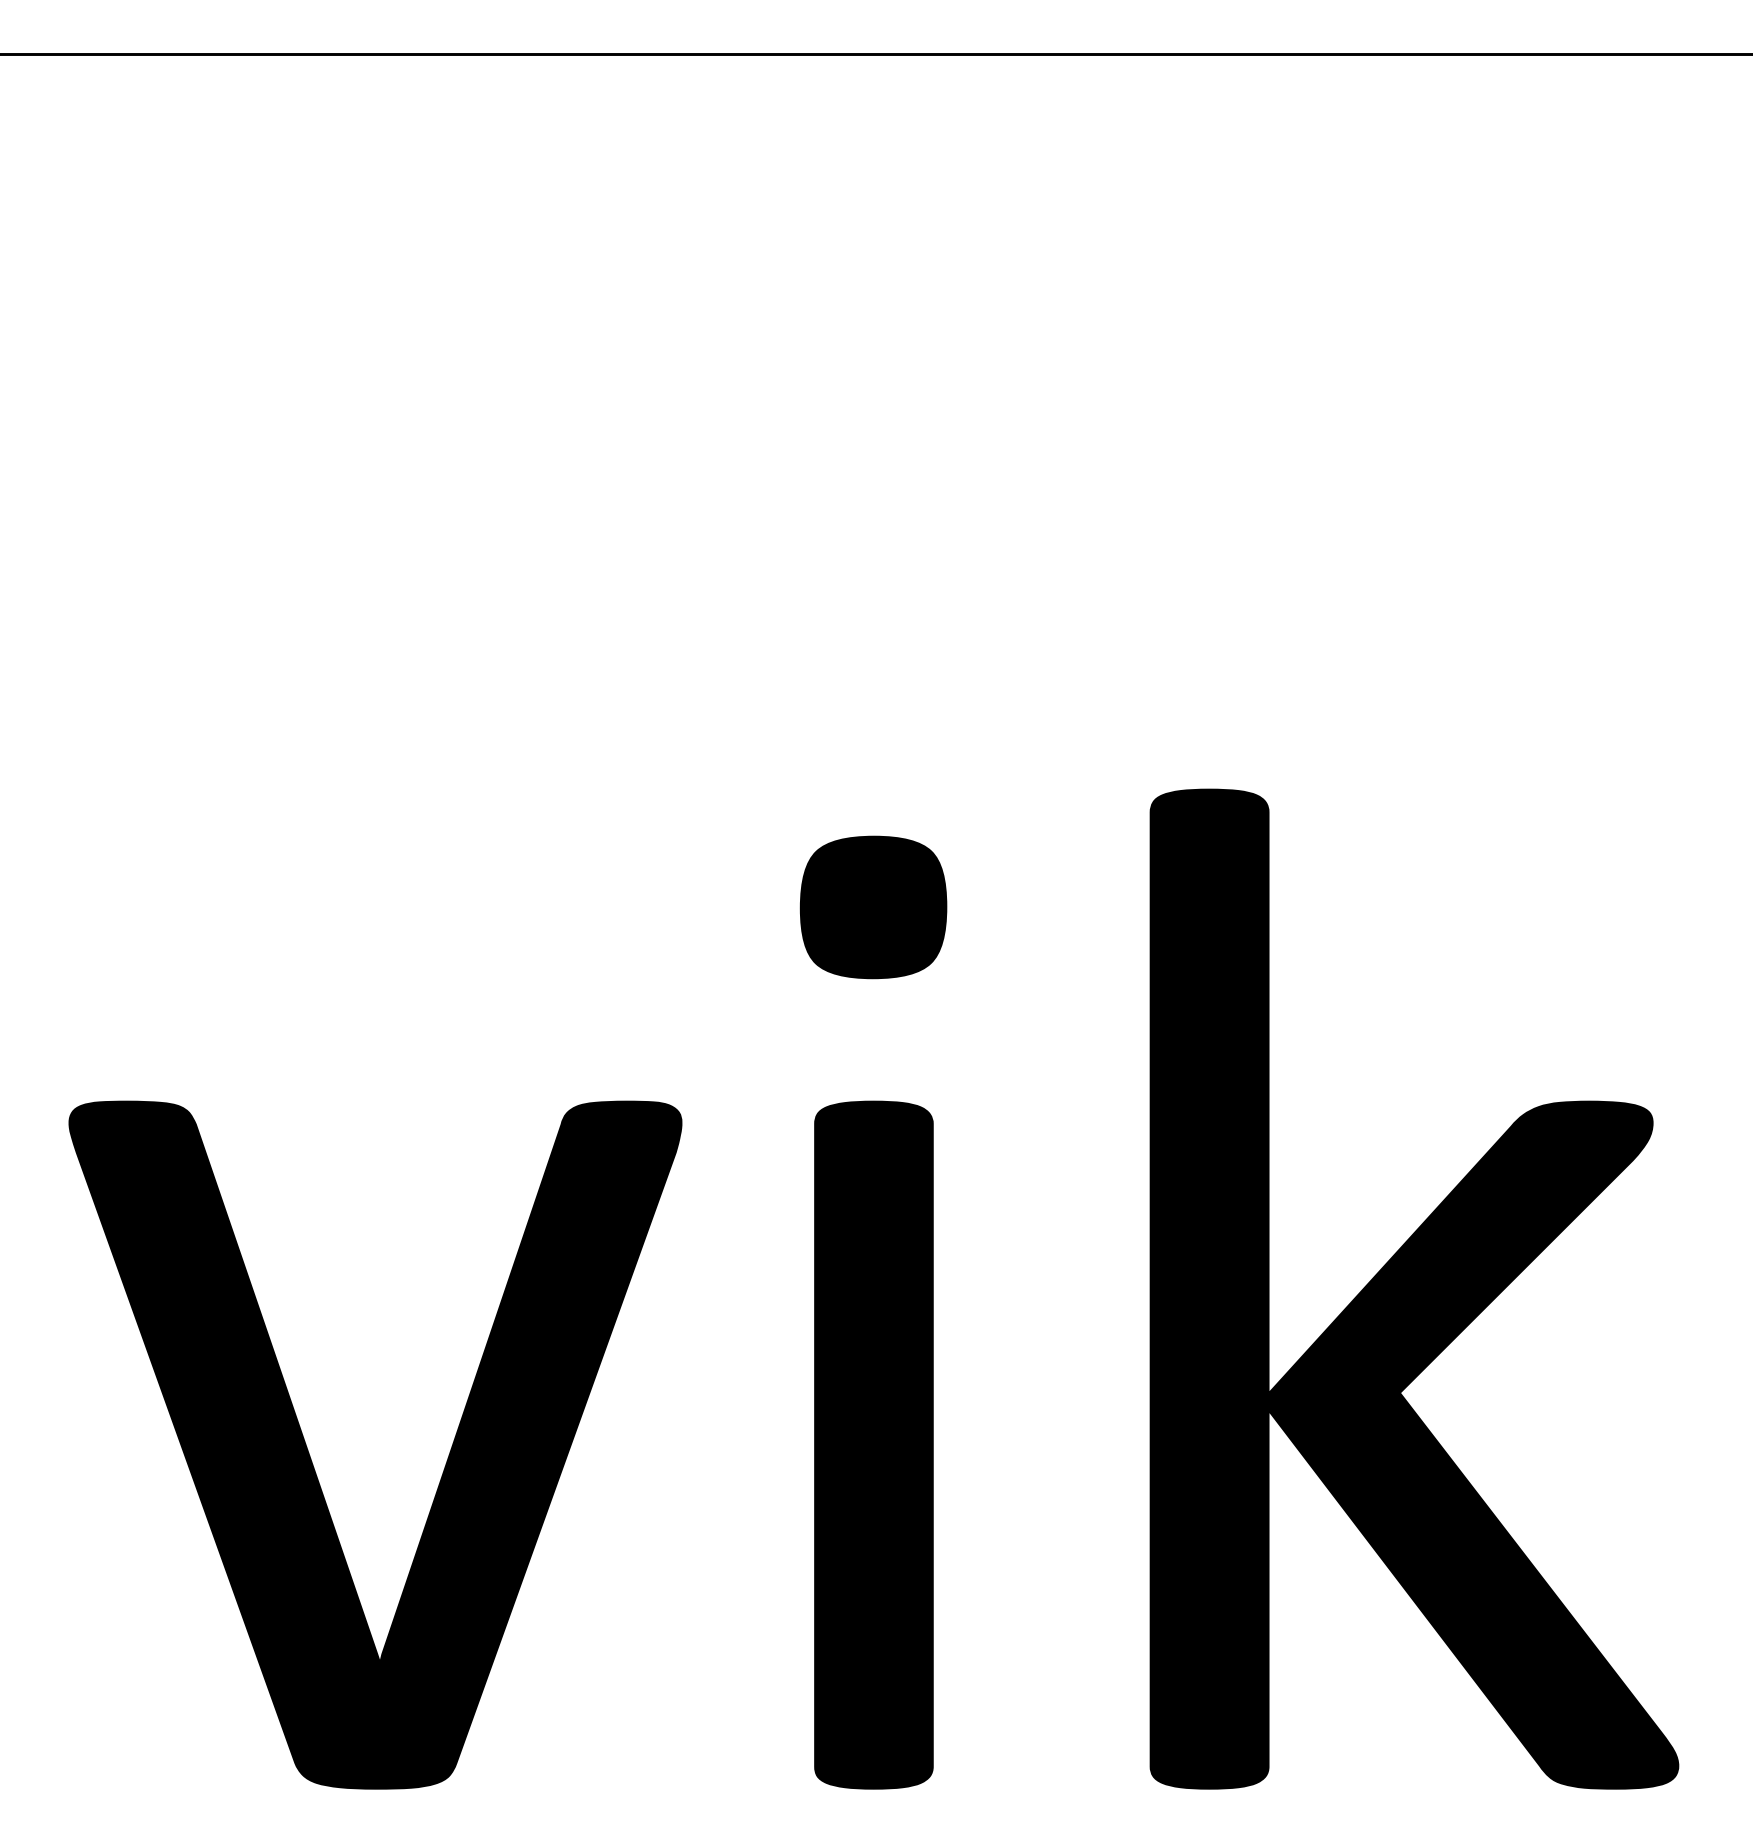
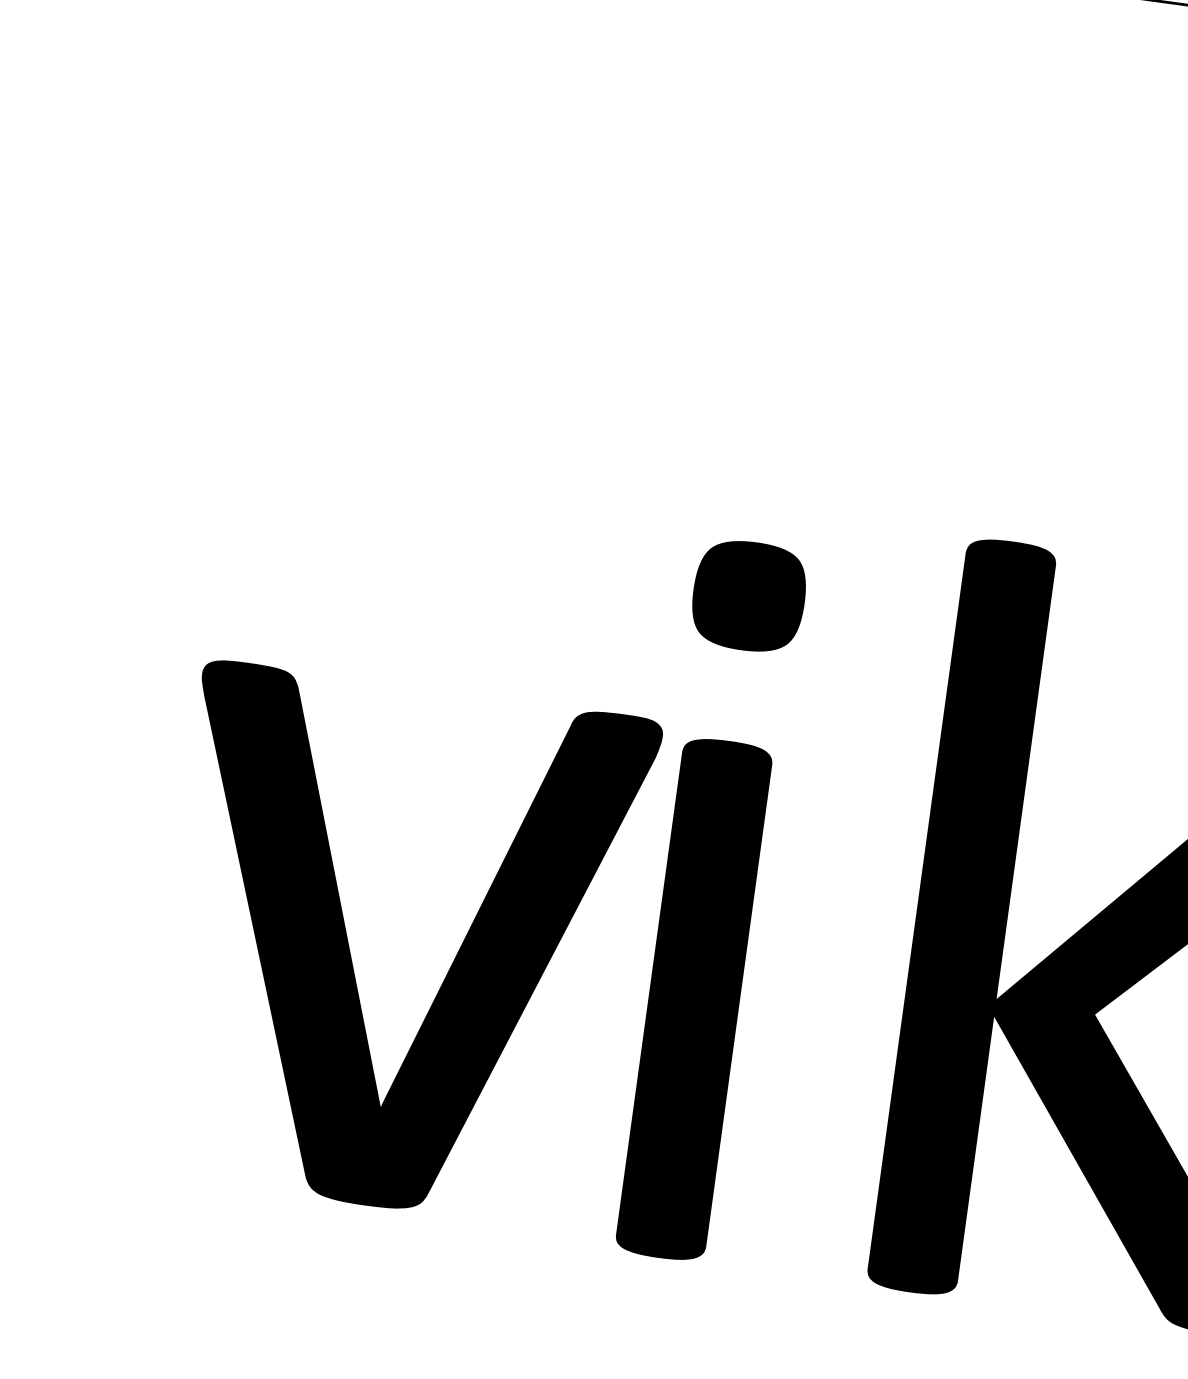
part: (313, 1464) -> (350, 955), moved

